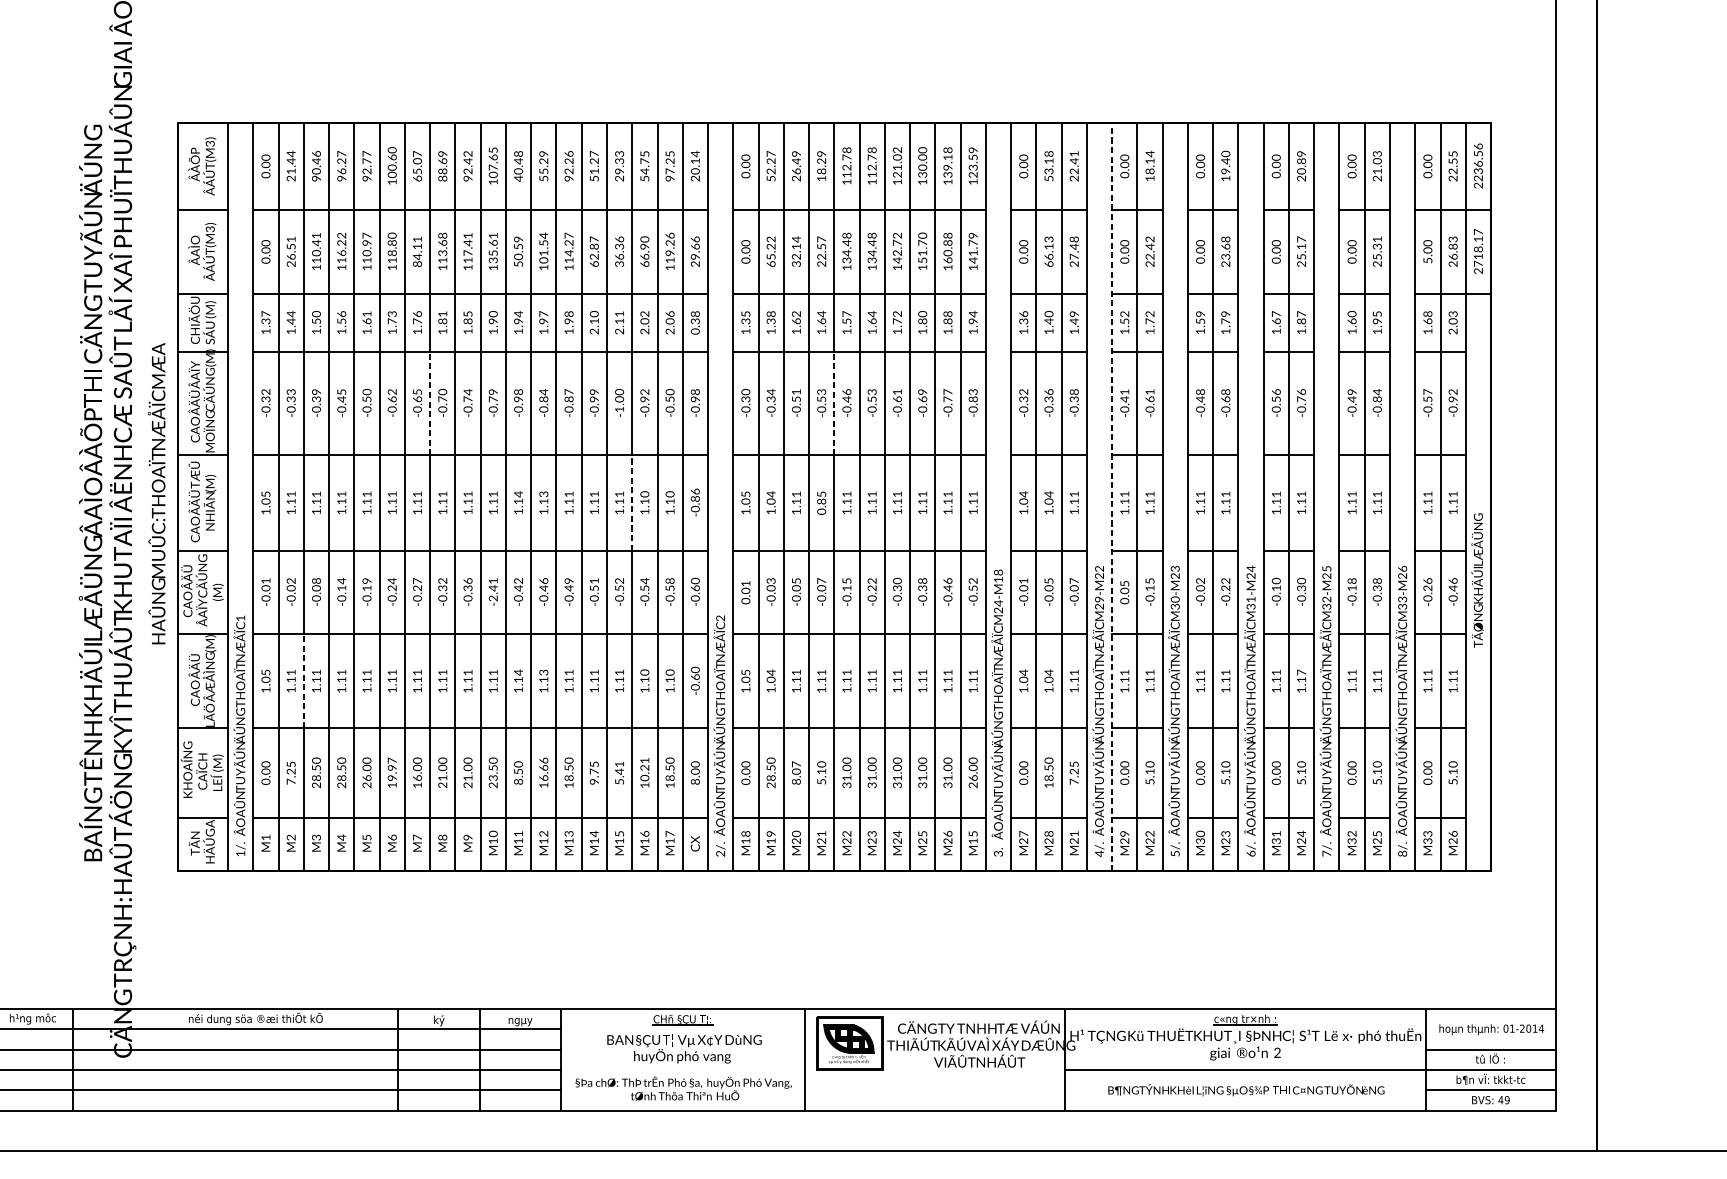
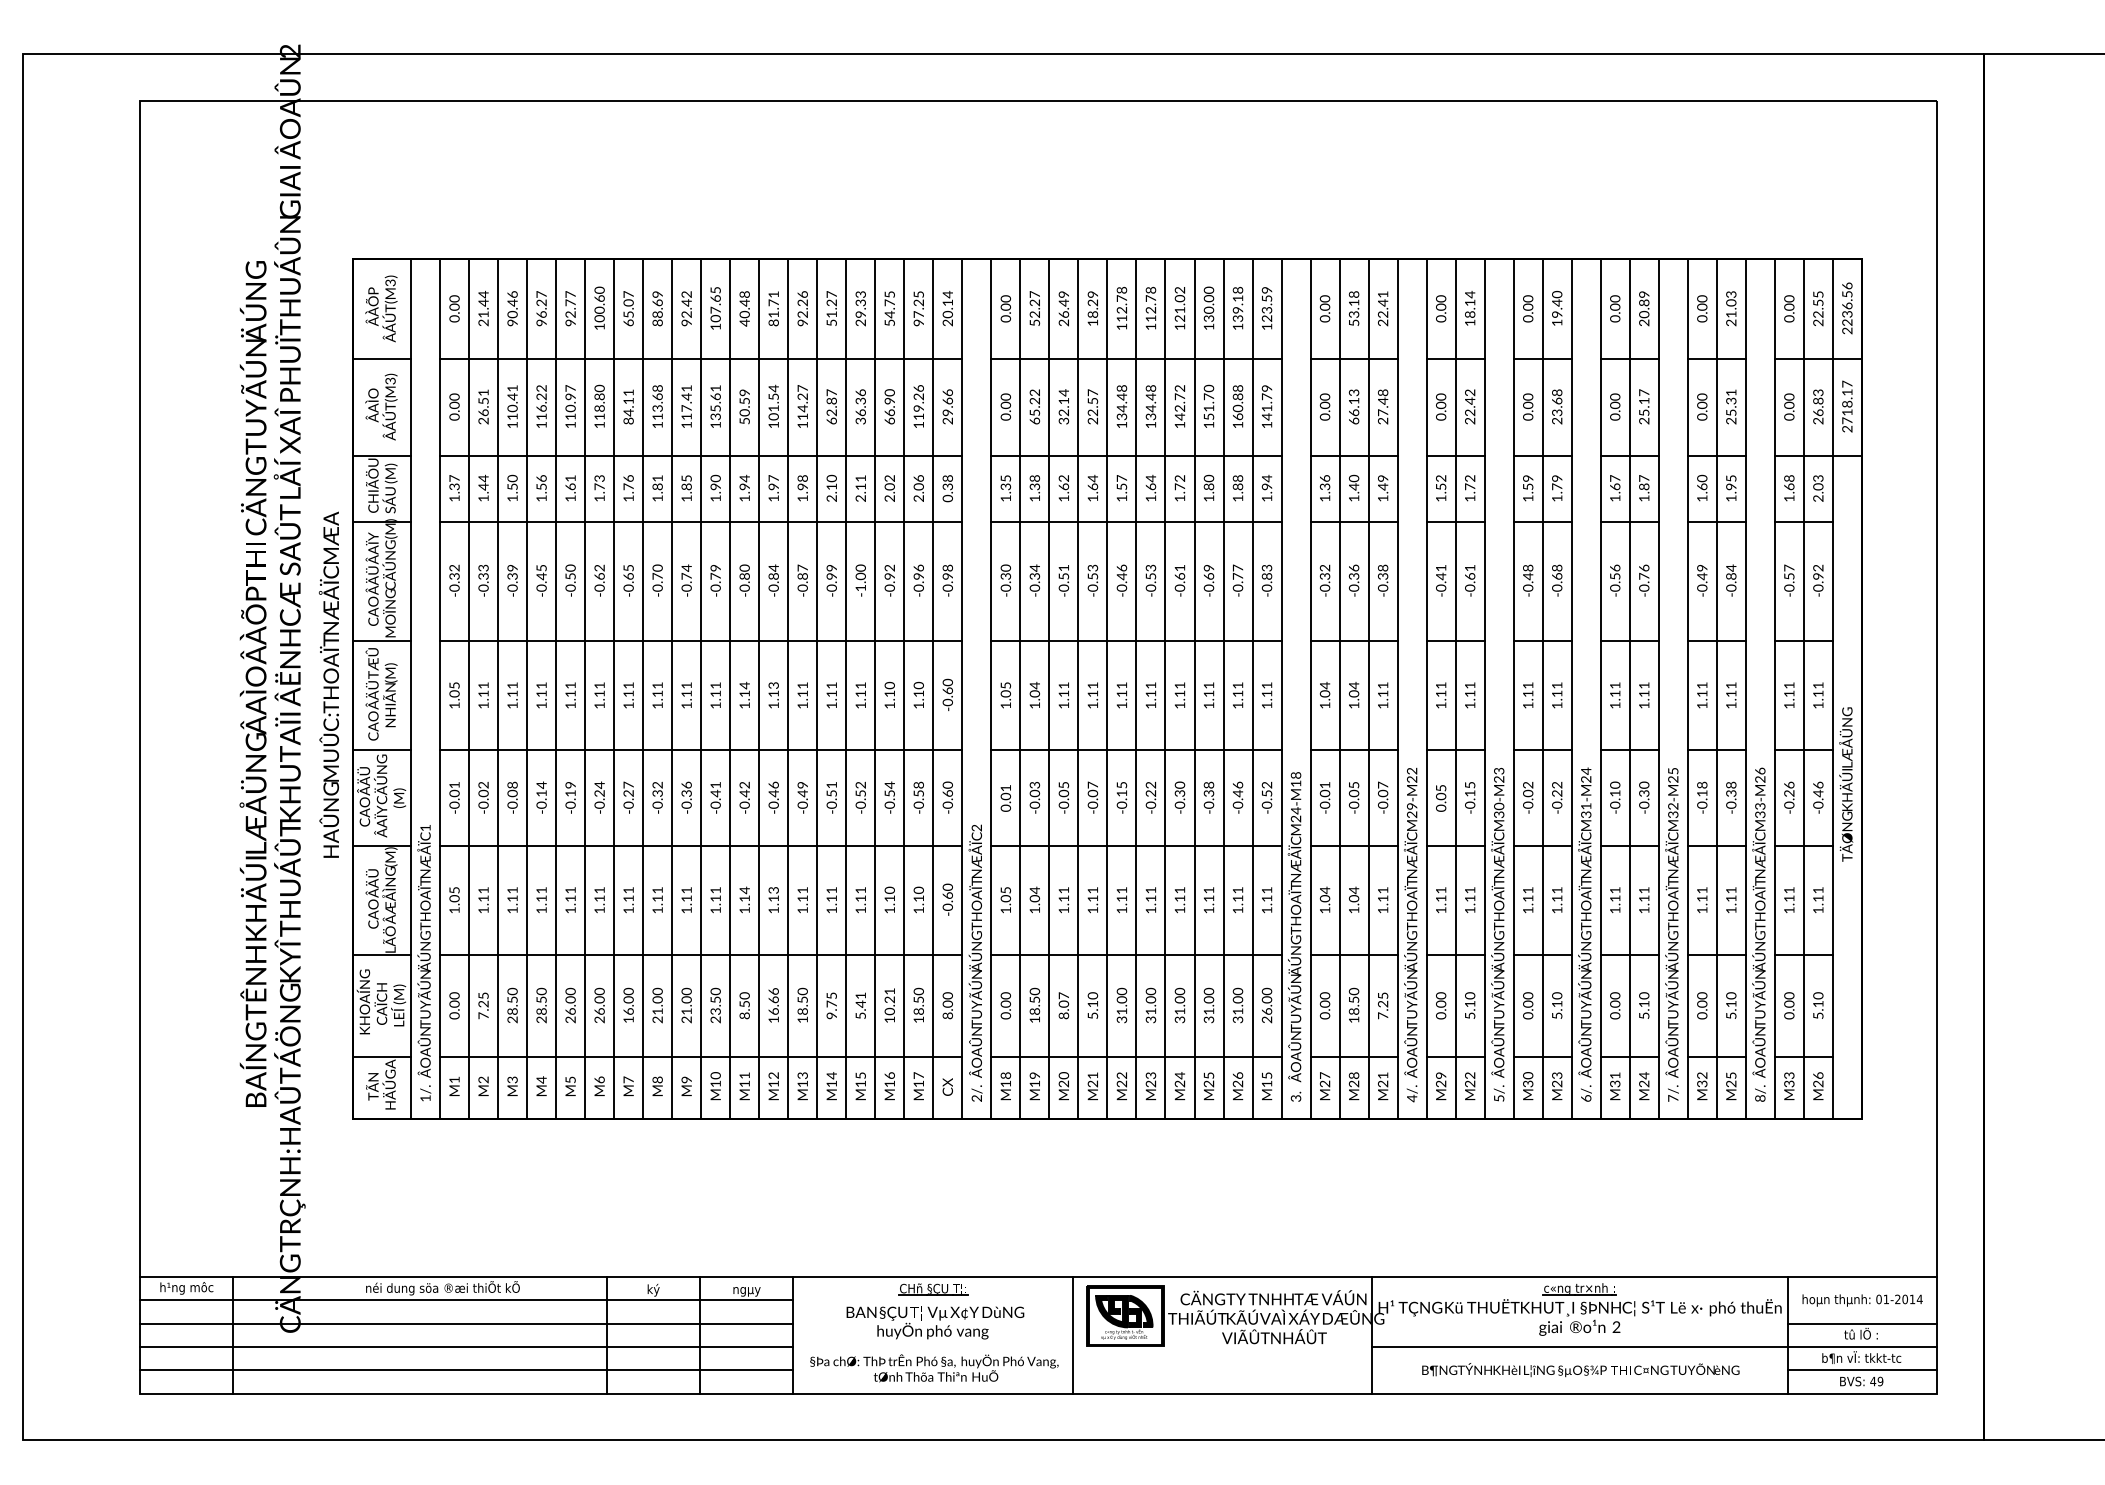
text: (543, 166) -> (773, 308), 55.29 -> 81.71
text: (1428, 260) -> (1789, 416), 5.00 -> 0.00
text: (518, 395) -> (744, 571), -0.98 -> -0.80
text: (669, 395) -> (918, 571), -0.50 -> -0.96
line: (430, 403) -> (643, 581), dashed -> solid
line: (834, 403) -> (1107, 581), dashed -> solid
text: (695, 495) -> (947, 686), -0.86 -> -0.60
line: (1112, 496) -> (1426, 688), dashed -> solid
line: (632, 502) -> (875, 695), dashed -> solid
text: (821, 502) -> (1092, 695), 0.85 -> 1.11
text: (493, 597) -> (716, 804), -2.41 -> -0.41
text: (1301, 671) -> (1644, 889), 1.17 -> 1.11
line: (304, 680) -> (498, 899), dashed -> solid
text: (392, 772) -> (599, 1005), 19.97 -> 26.00
text: (770, 785) -> (1034, 1019), 28.50 -> 18.50

